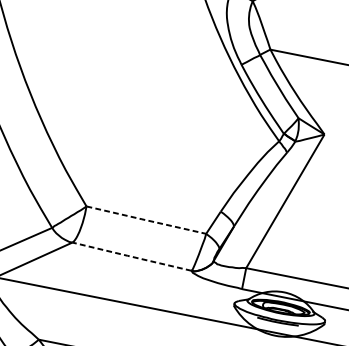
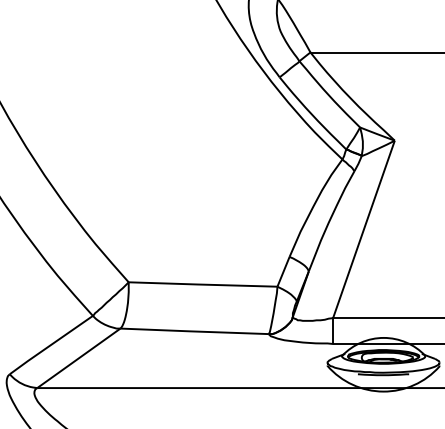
line: (145, 220) -> (202, 284), dashed -> solid
line: (131, 256) -> (194, 331), dashed -> solid

